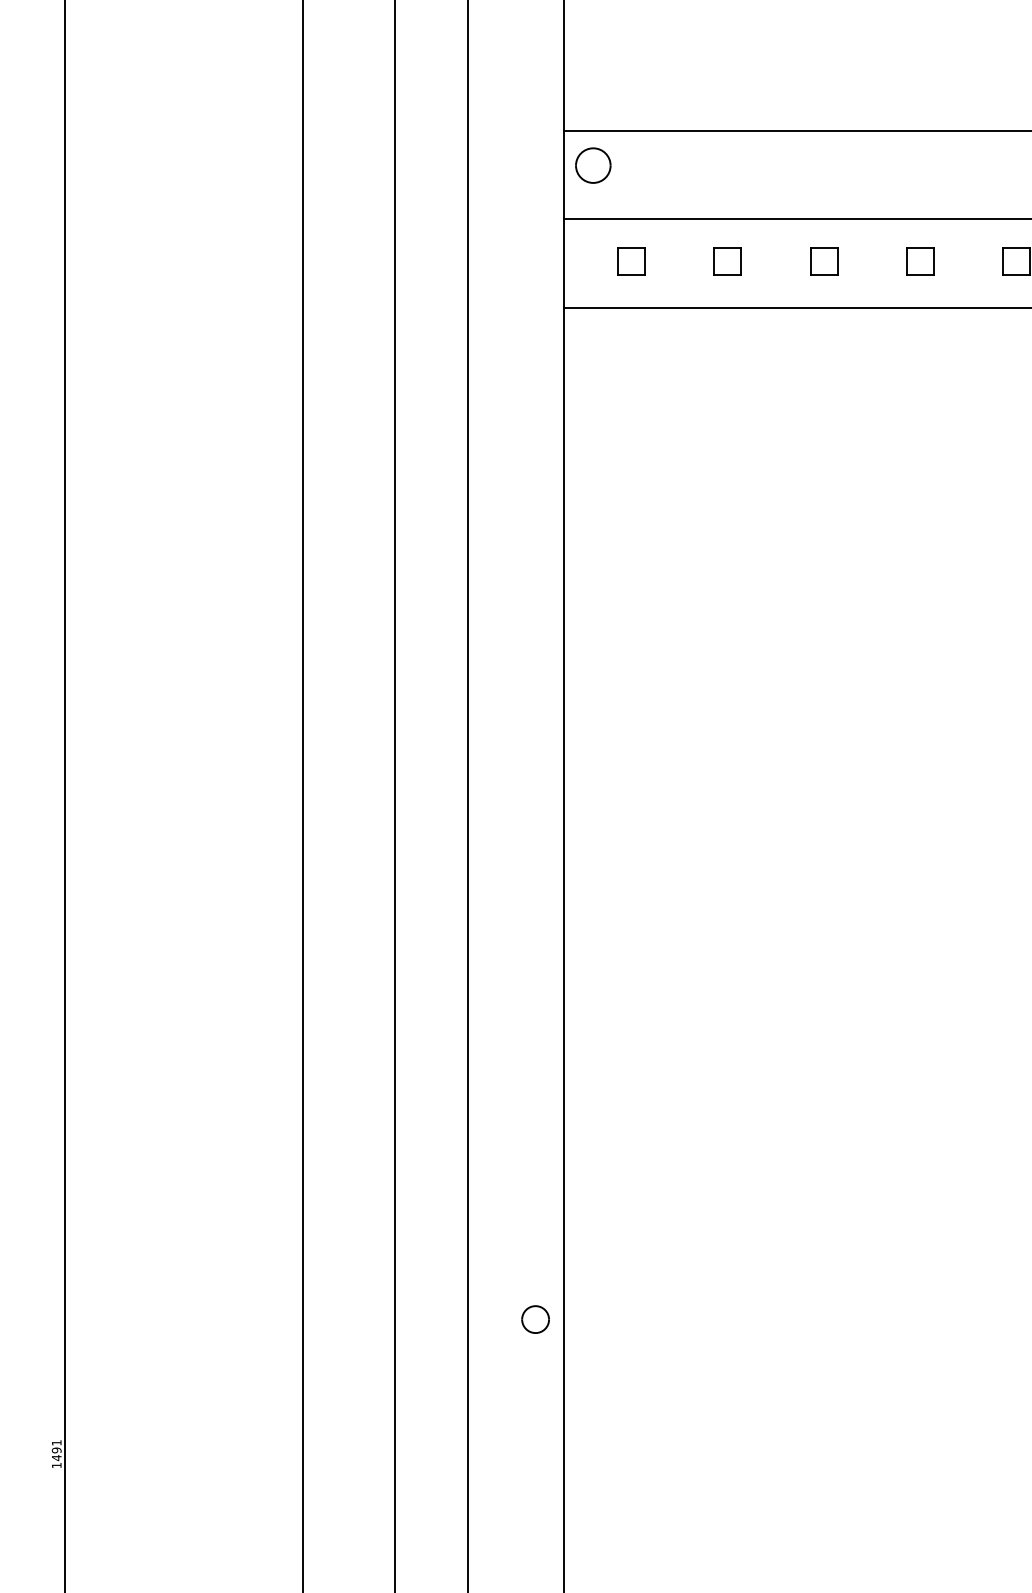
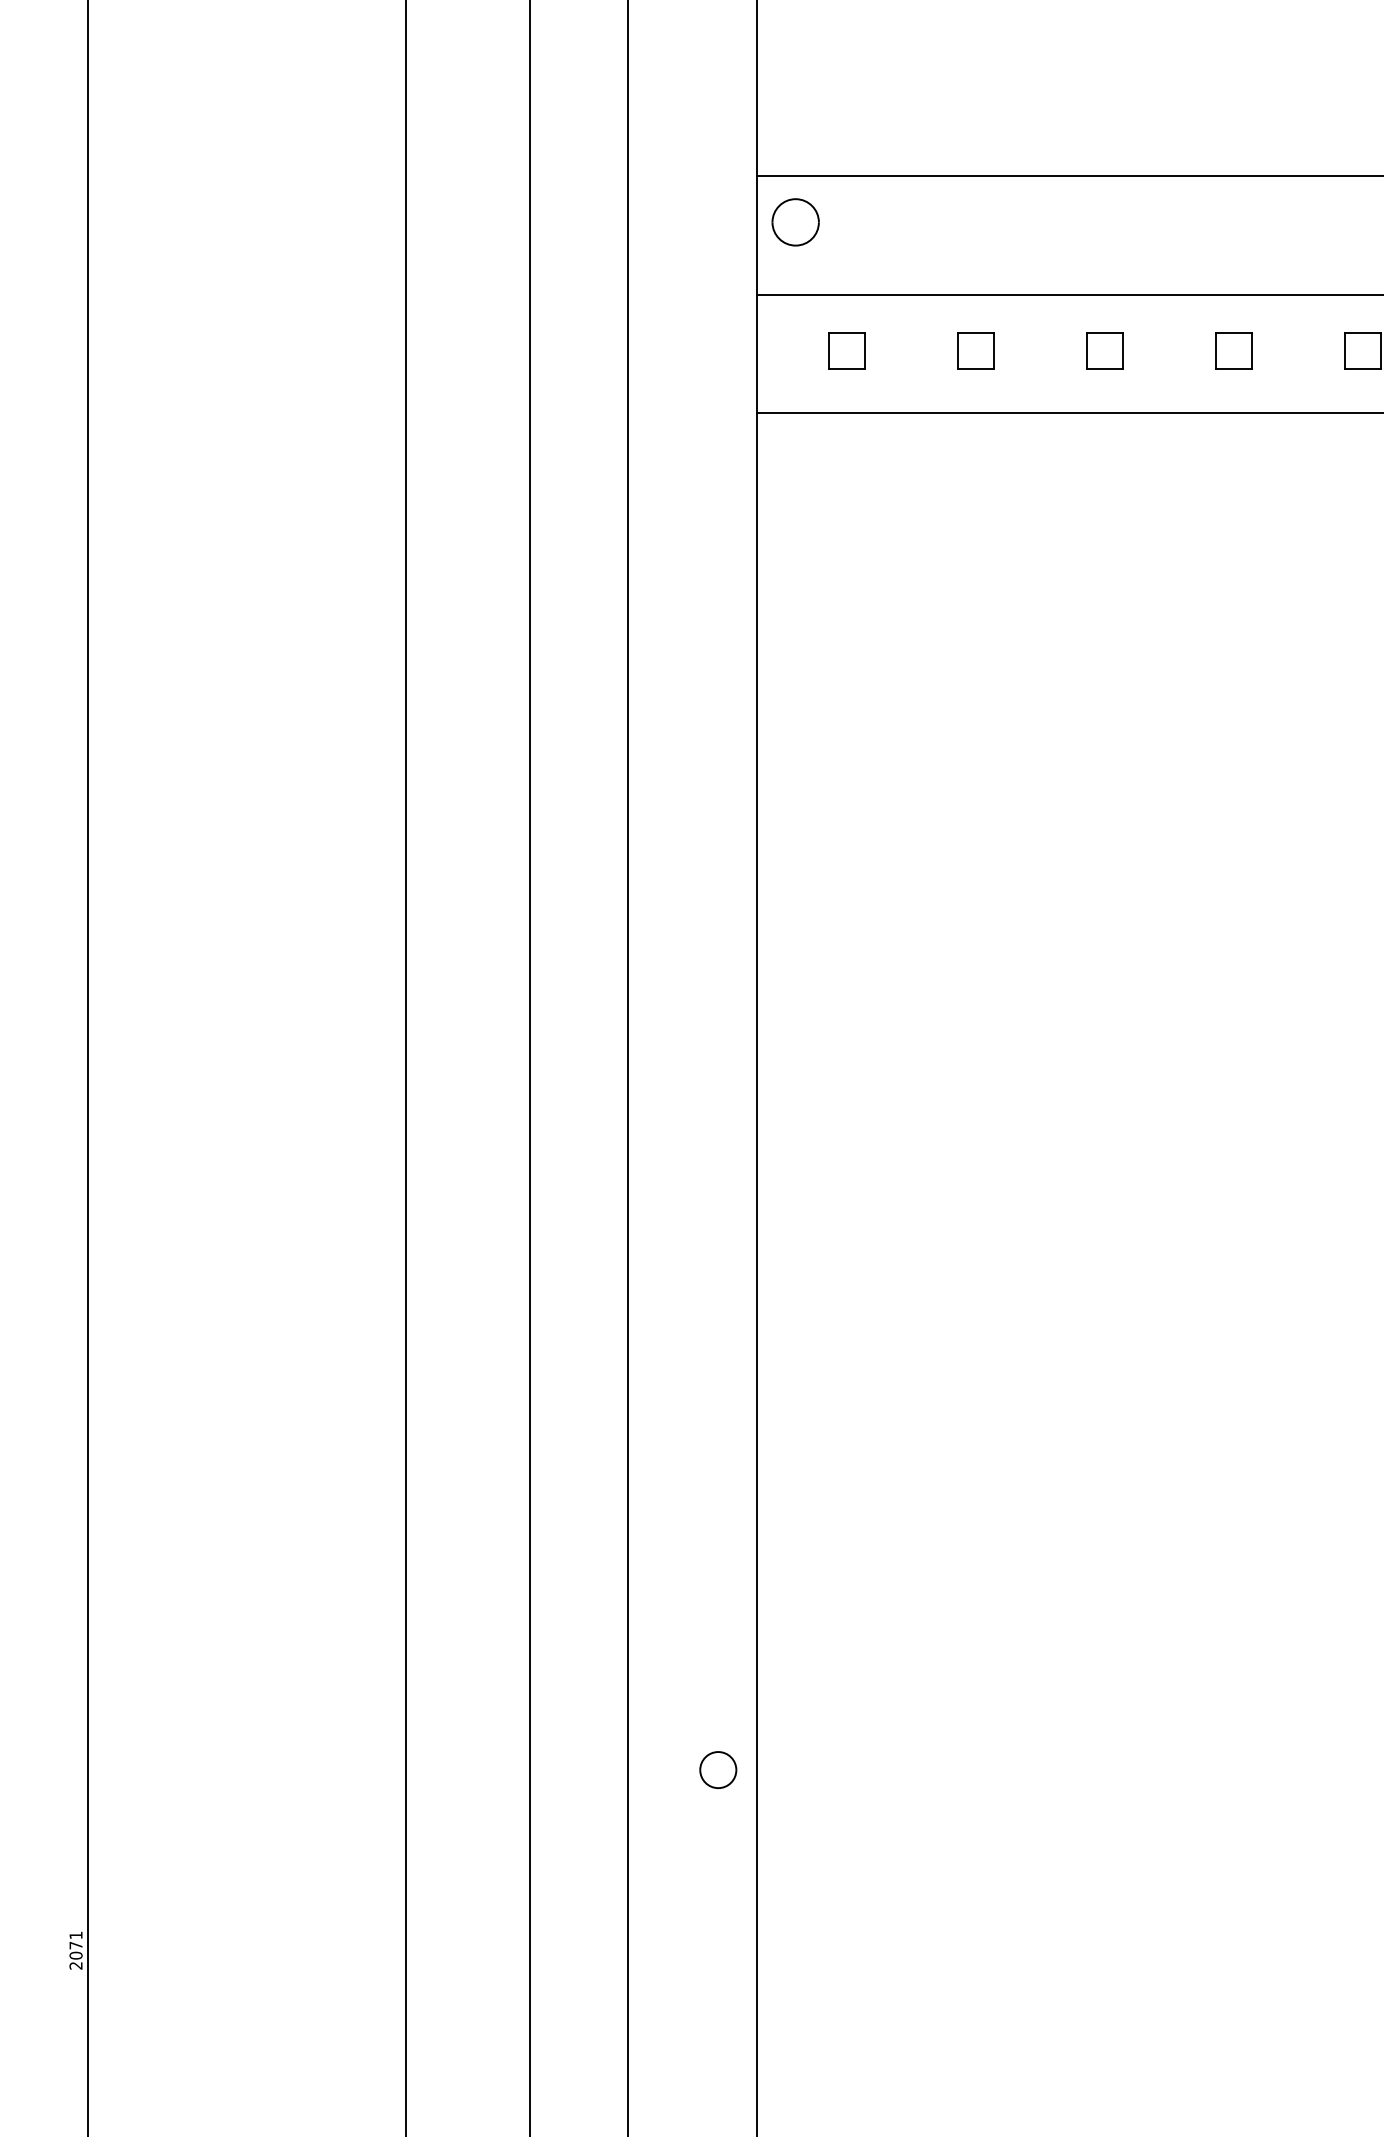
text: (56, 1457) -> (75, 1955), 1491 -> 2071

